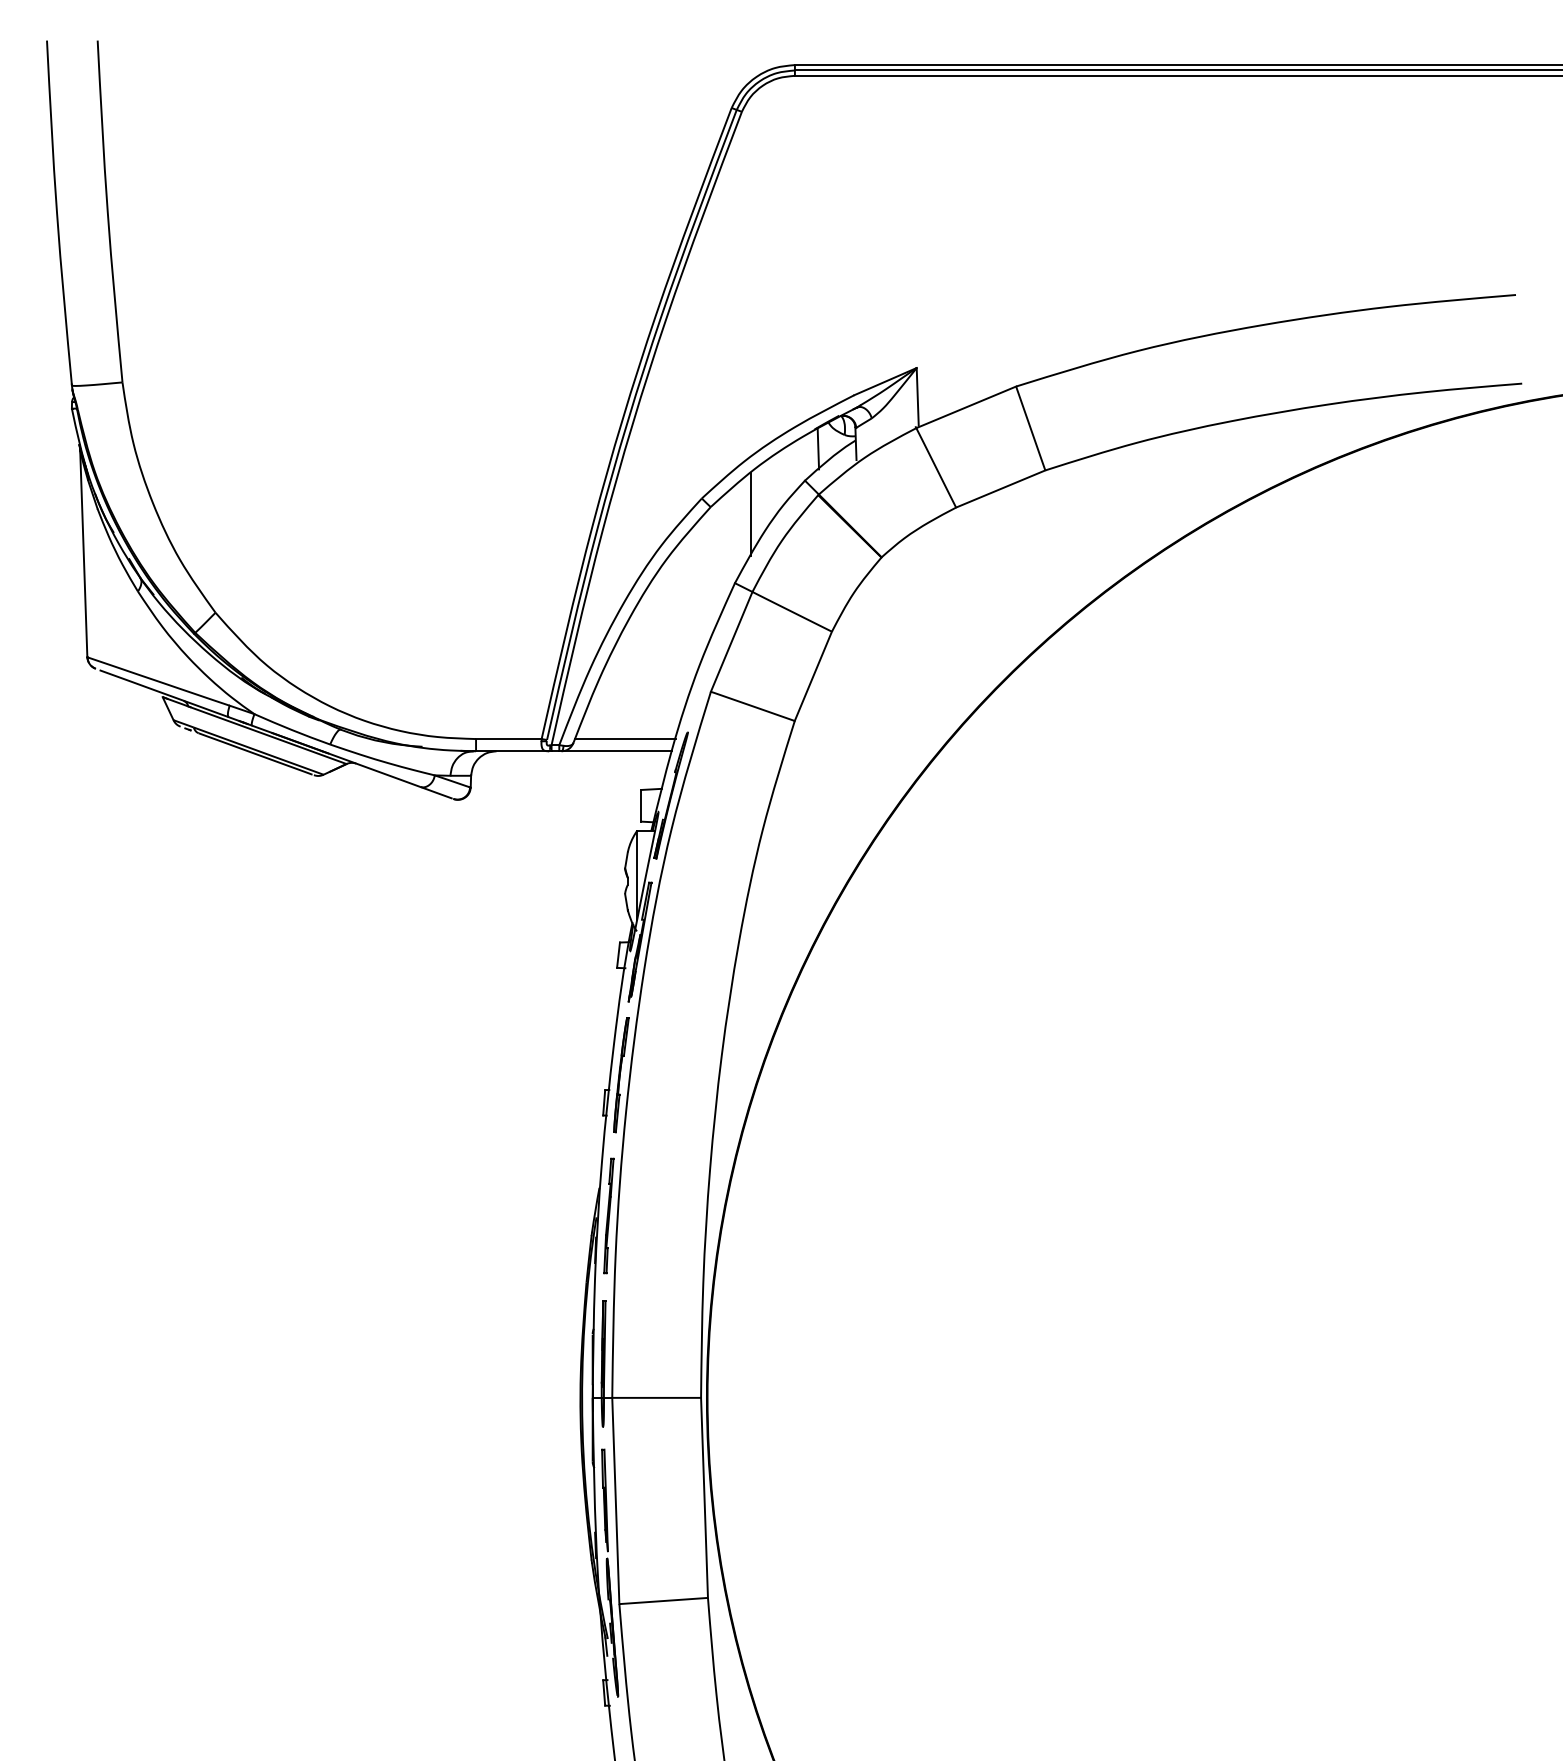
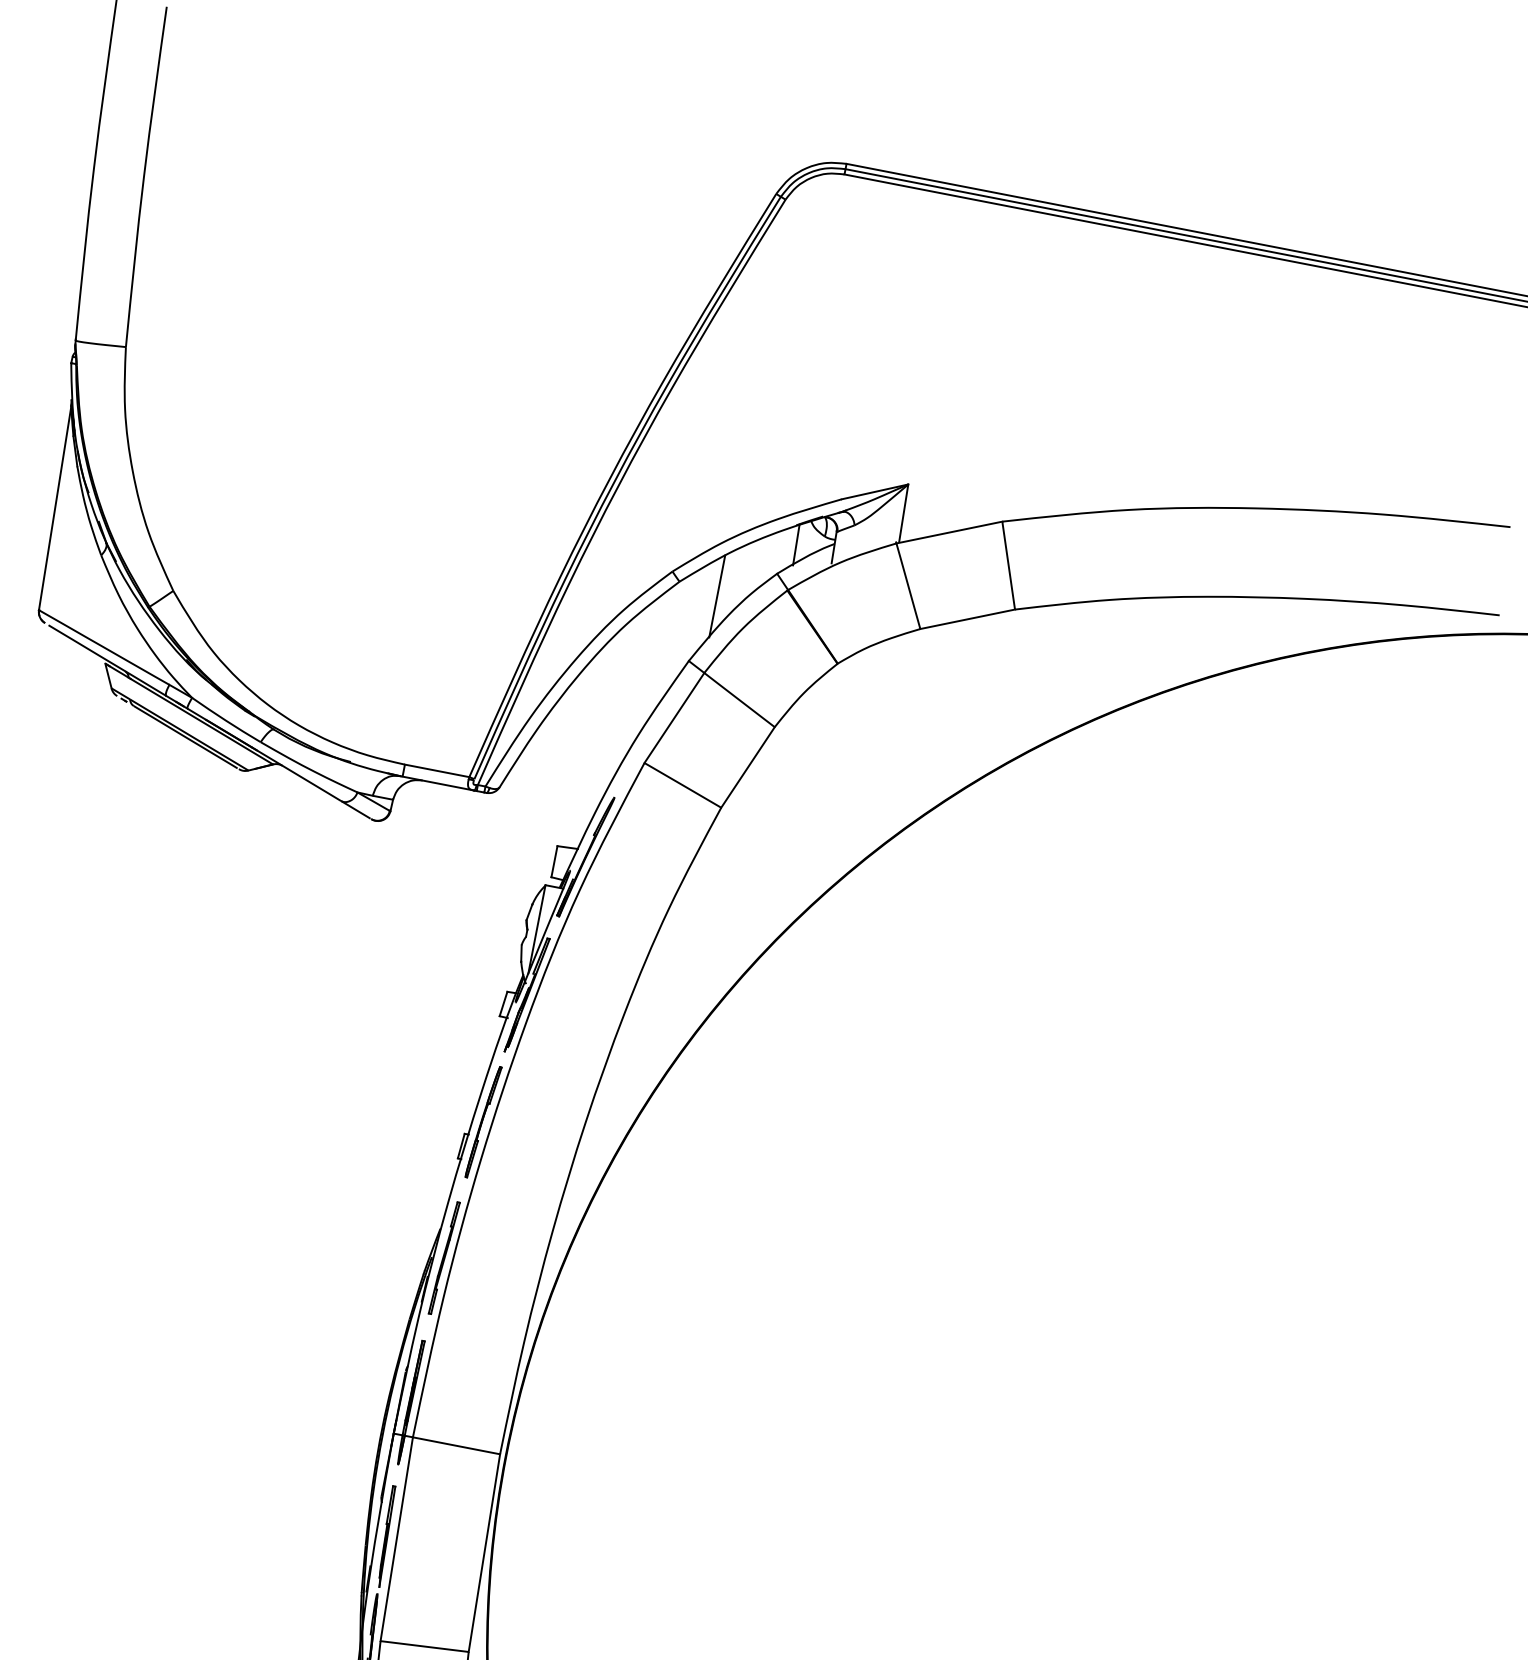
line: (625, 739) -> (551, 793), removed
line: (617, 751) -> (541, 803), removed

